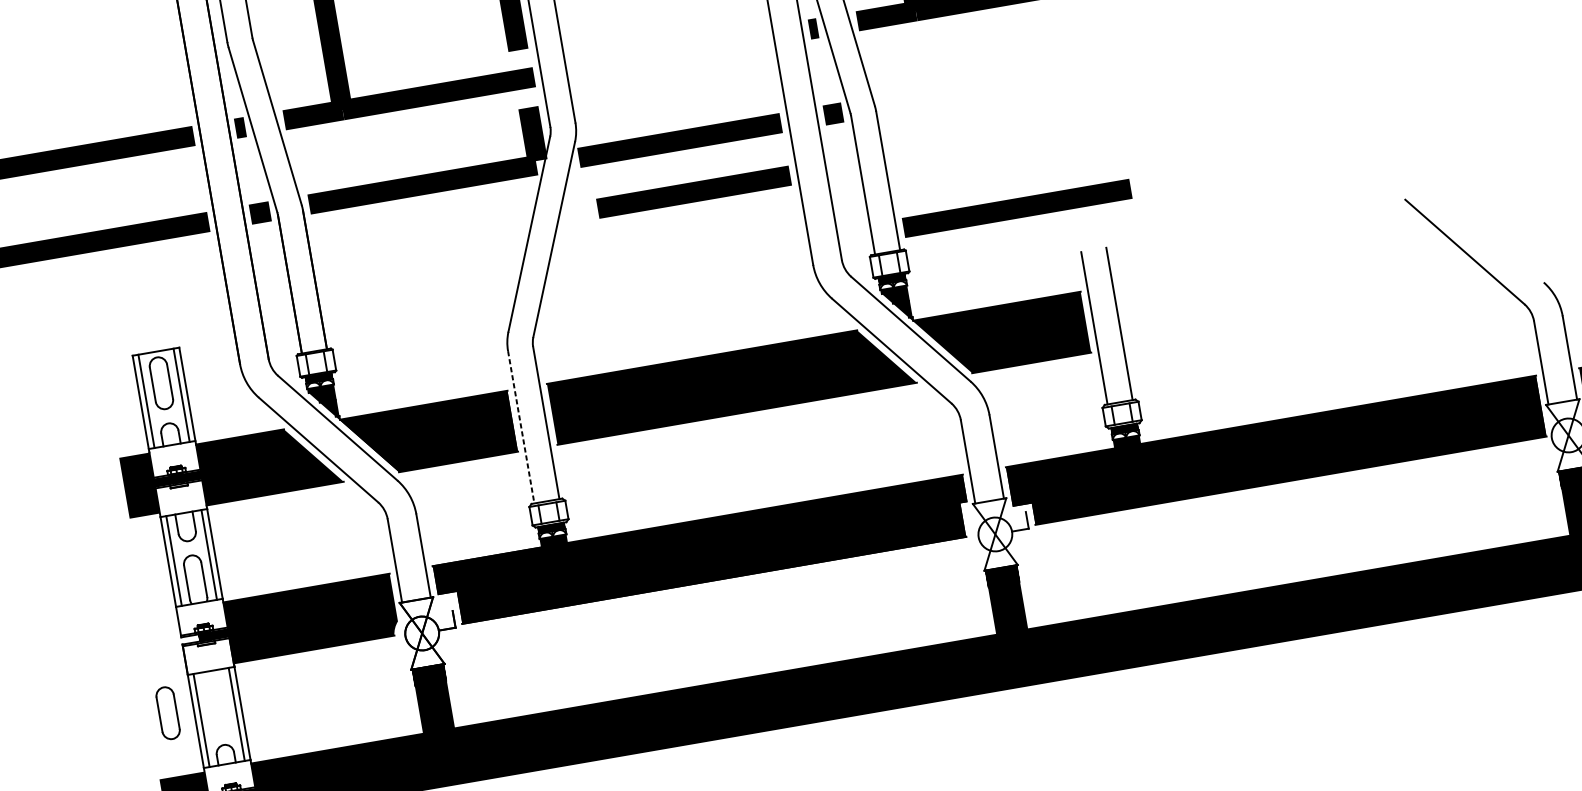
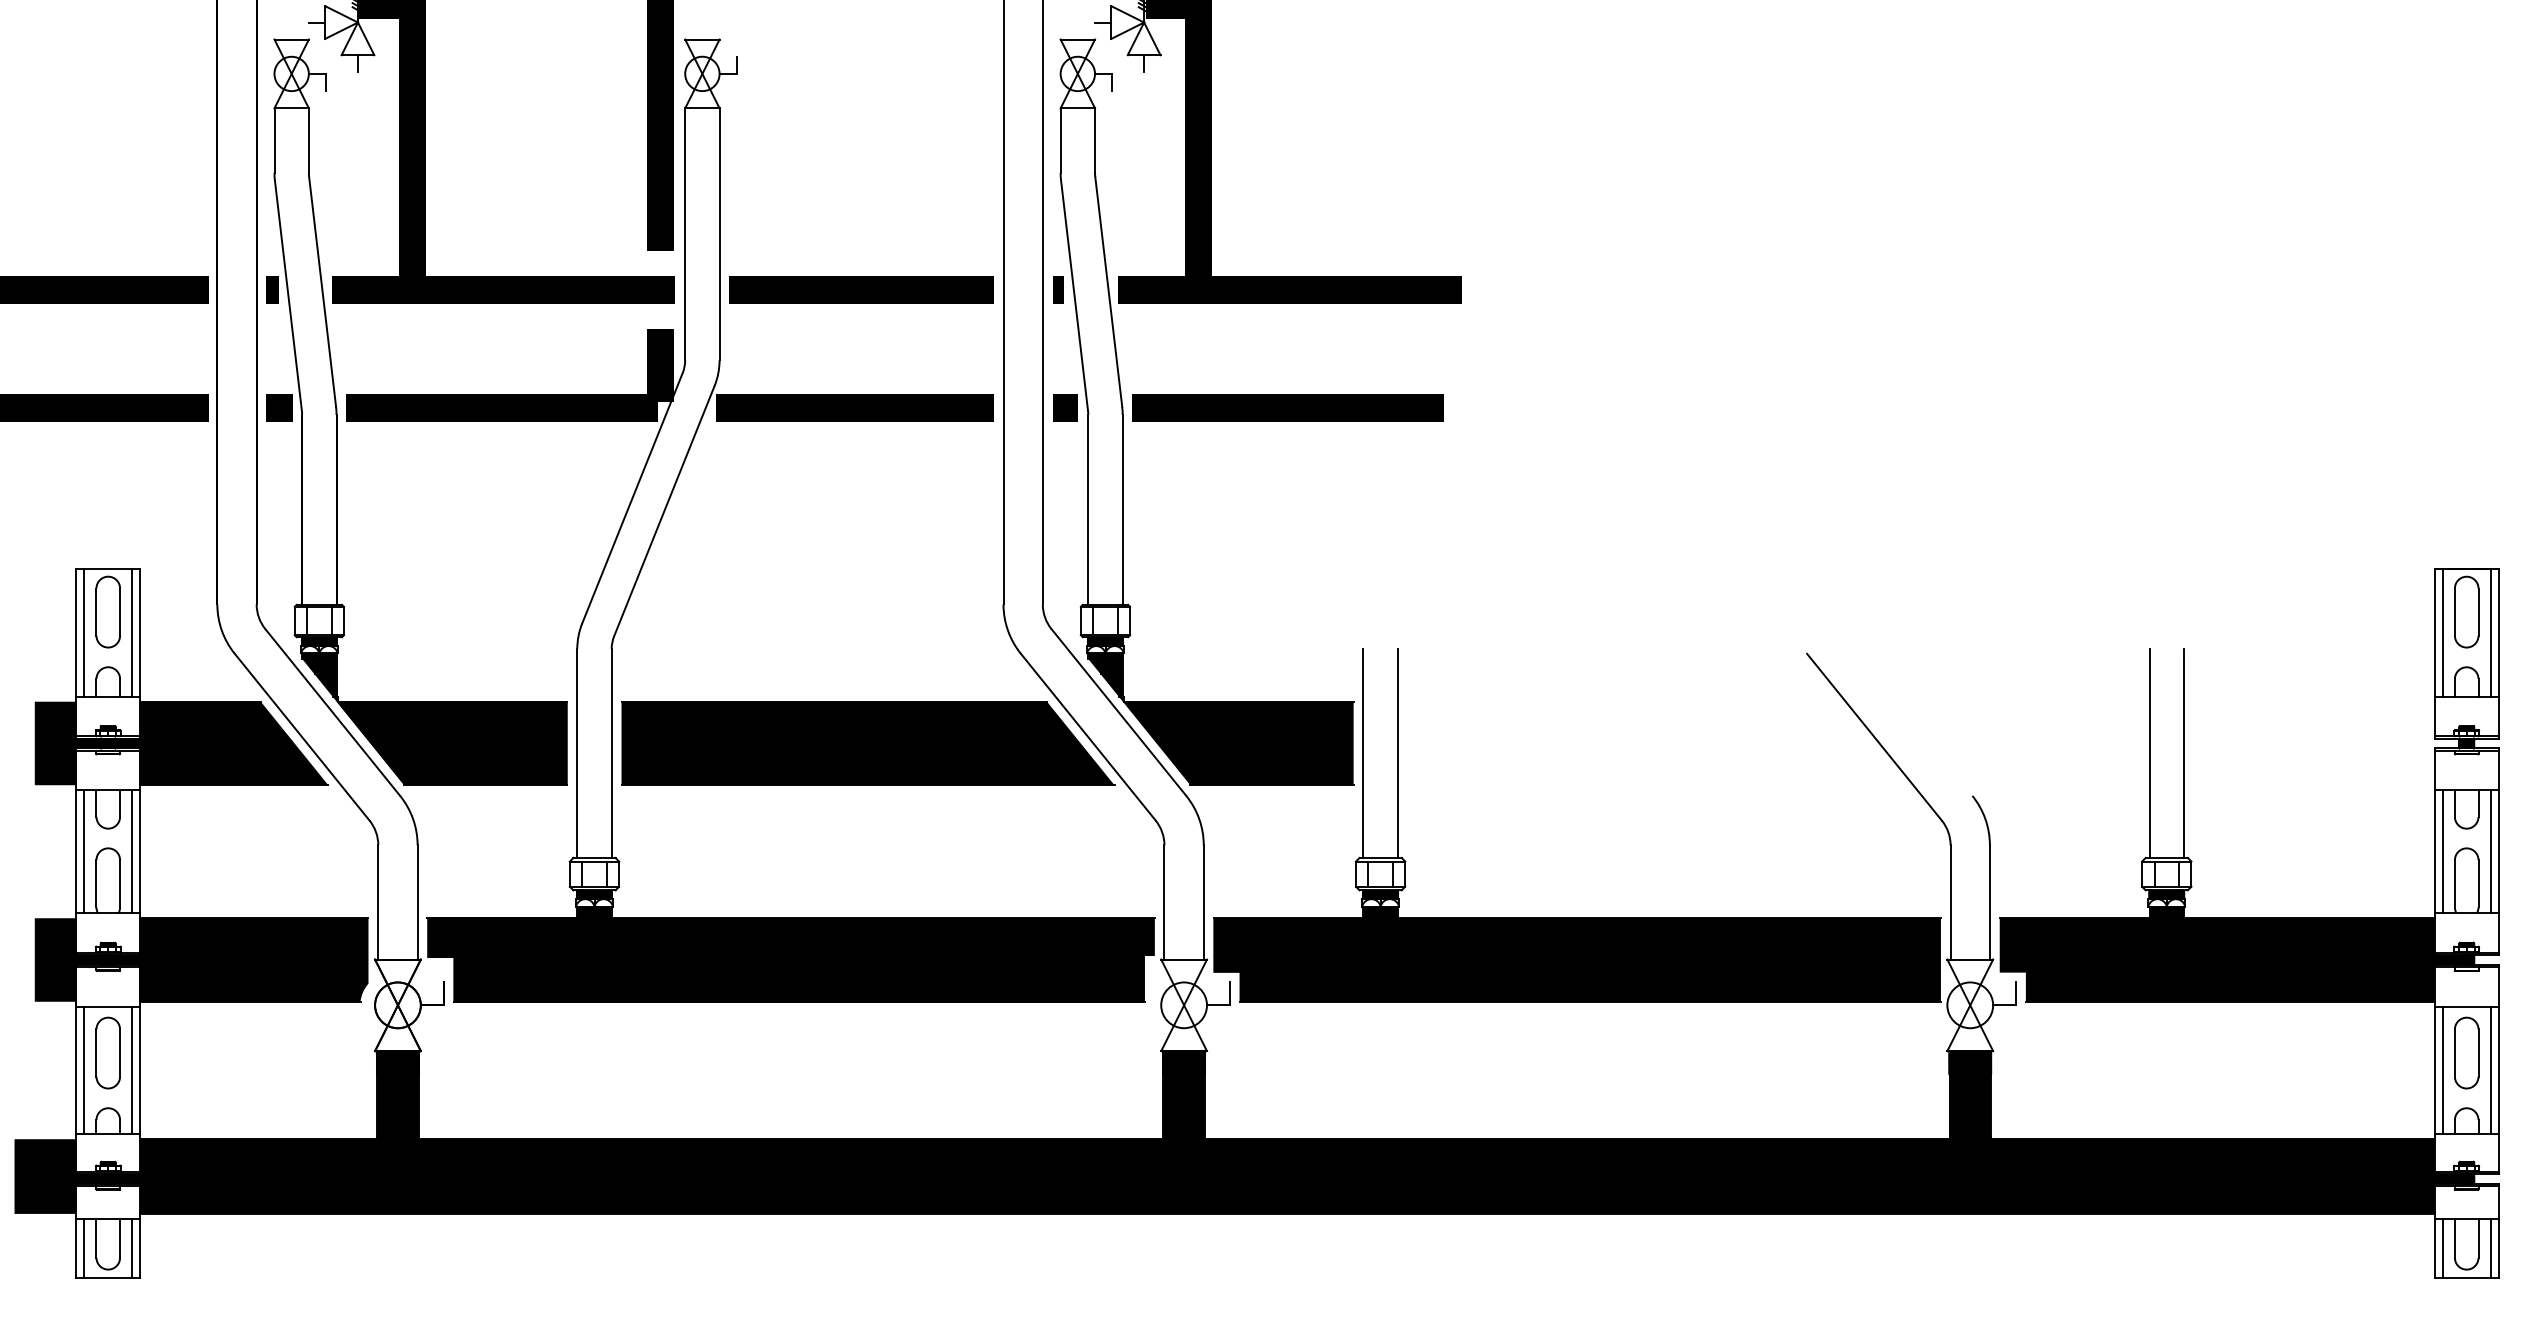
line: (693, 191) -> (861, 289), moved
line: (1016, 208) -> (1287, 407), moved
line: (521, 427) -> (577, 754), dashed -> solid
fill: (175, 641) -> (67, 959), added
part: (167, 712) -> (107, 1052), moved

